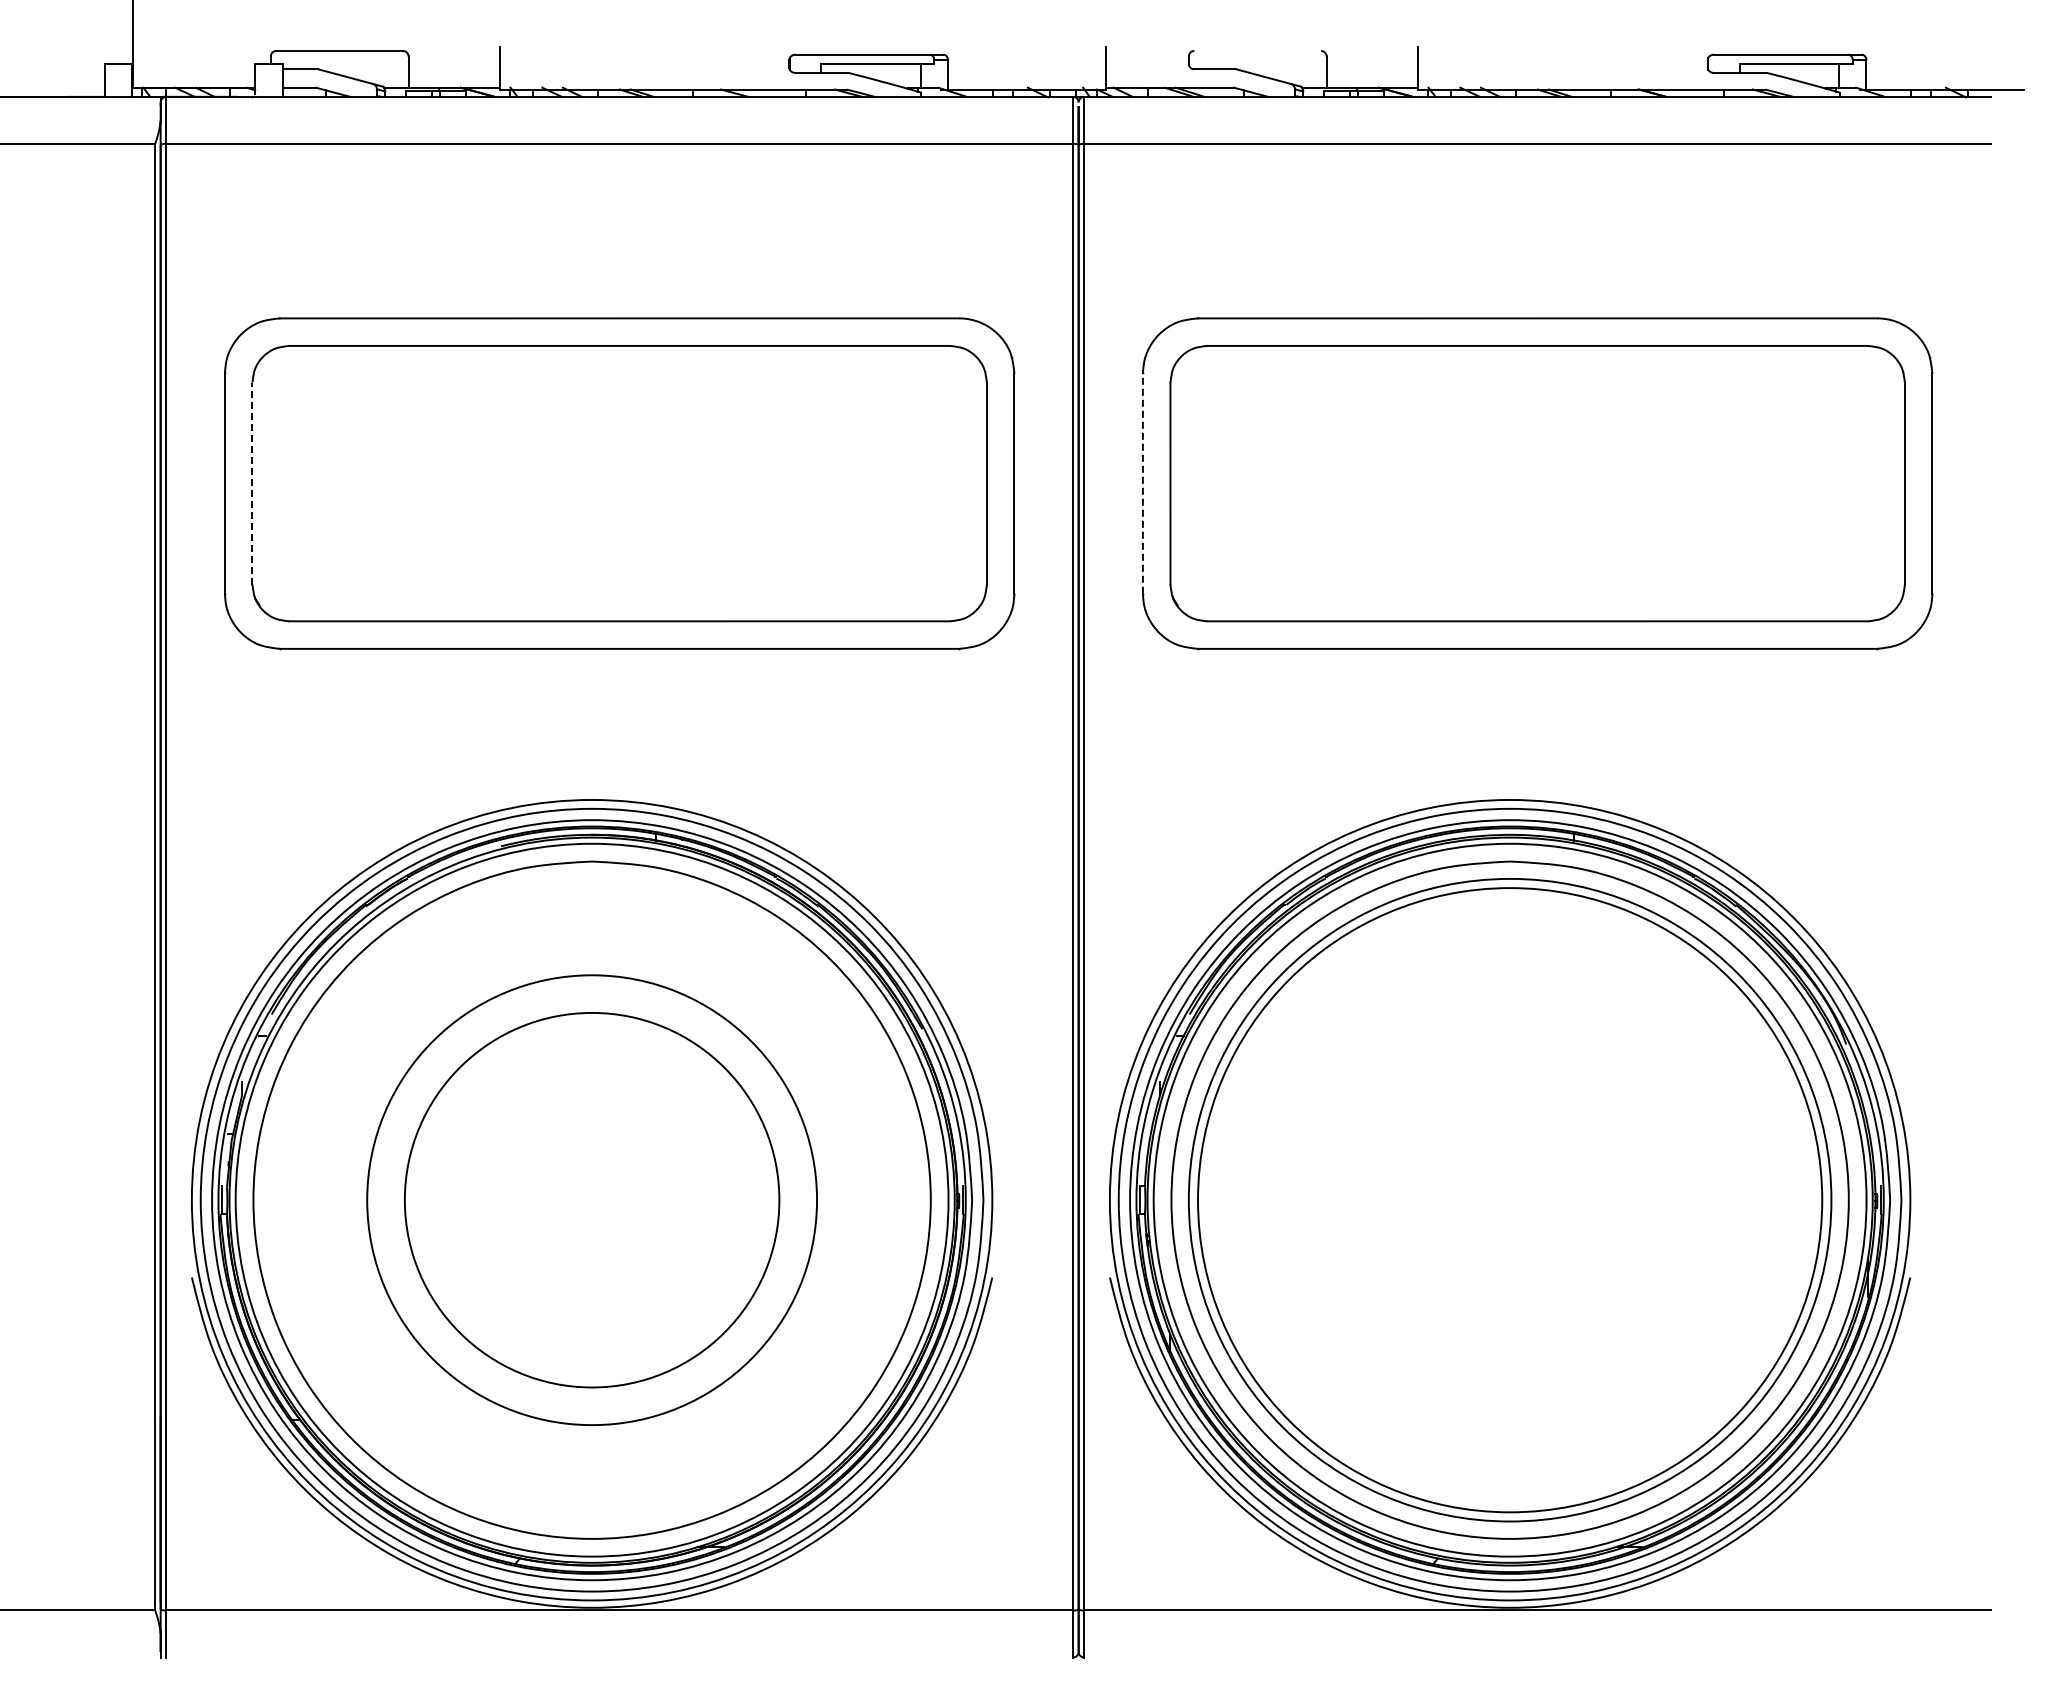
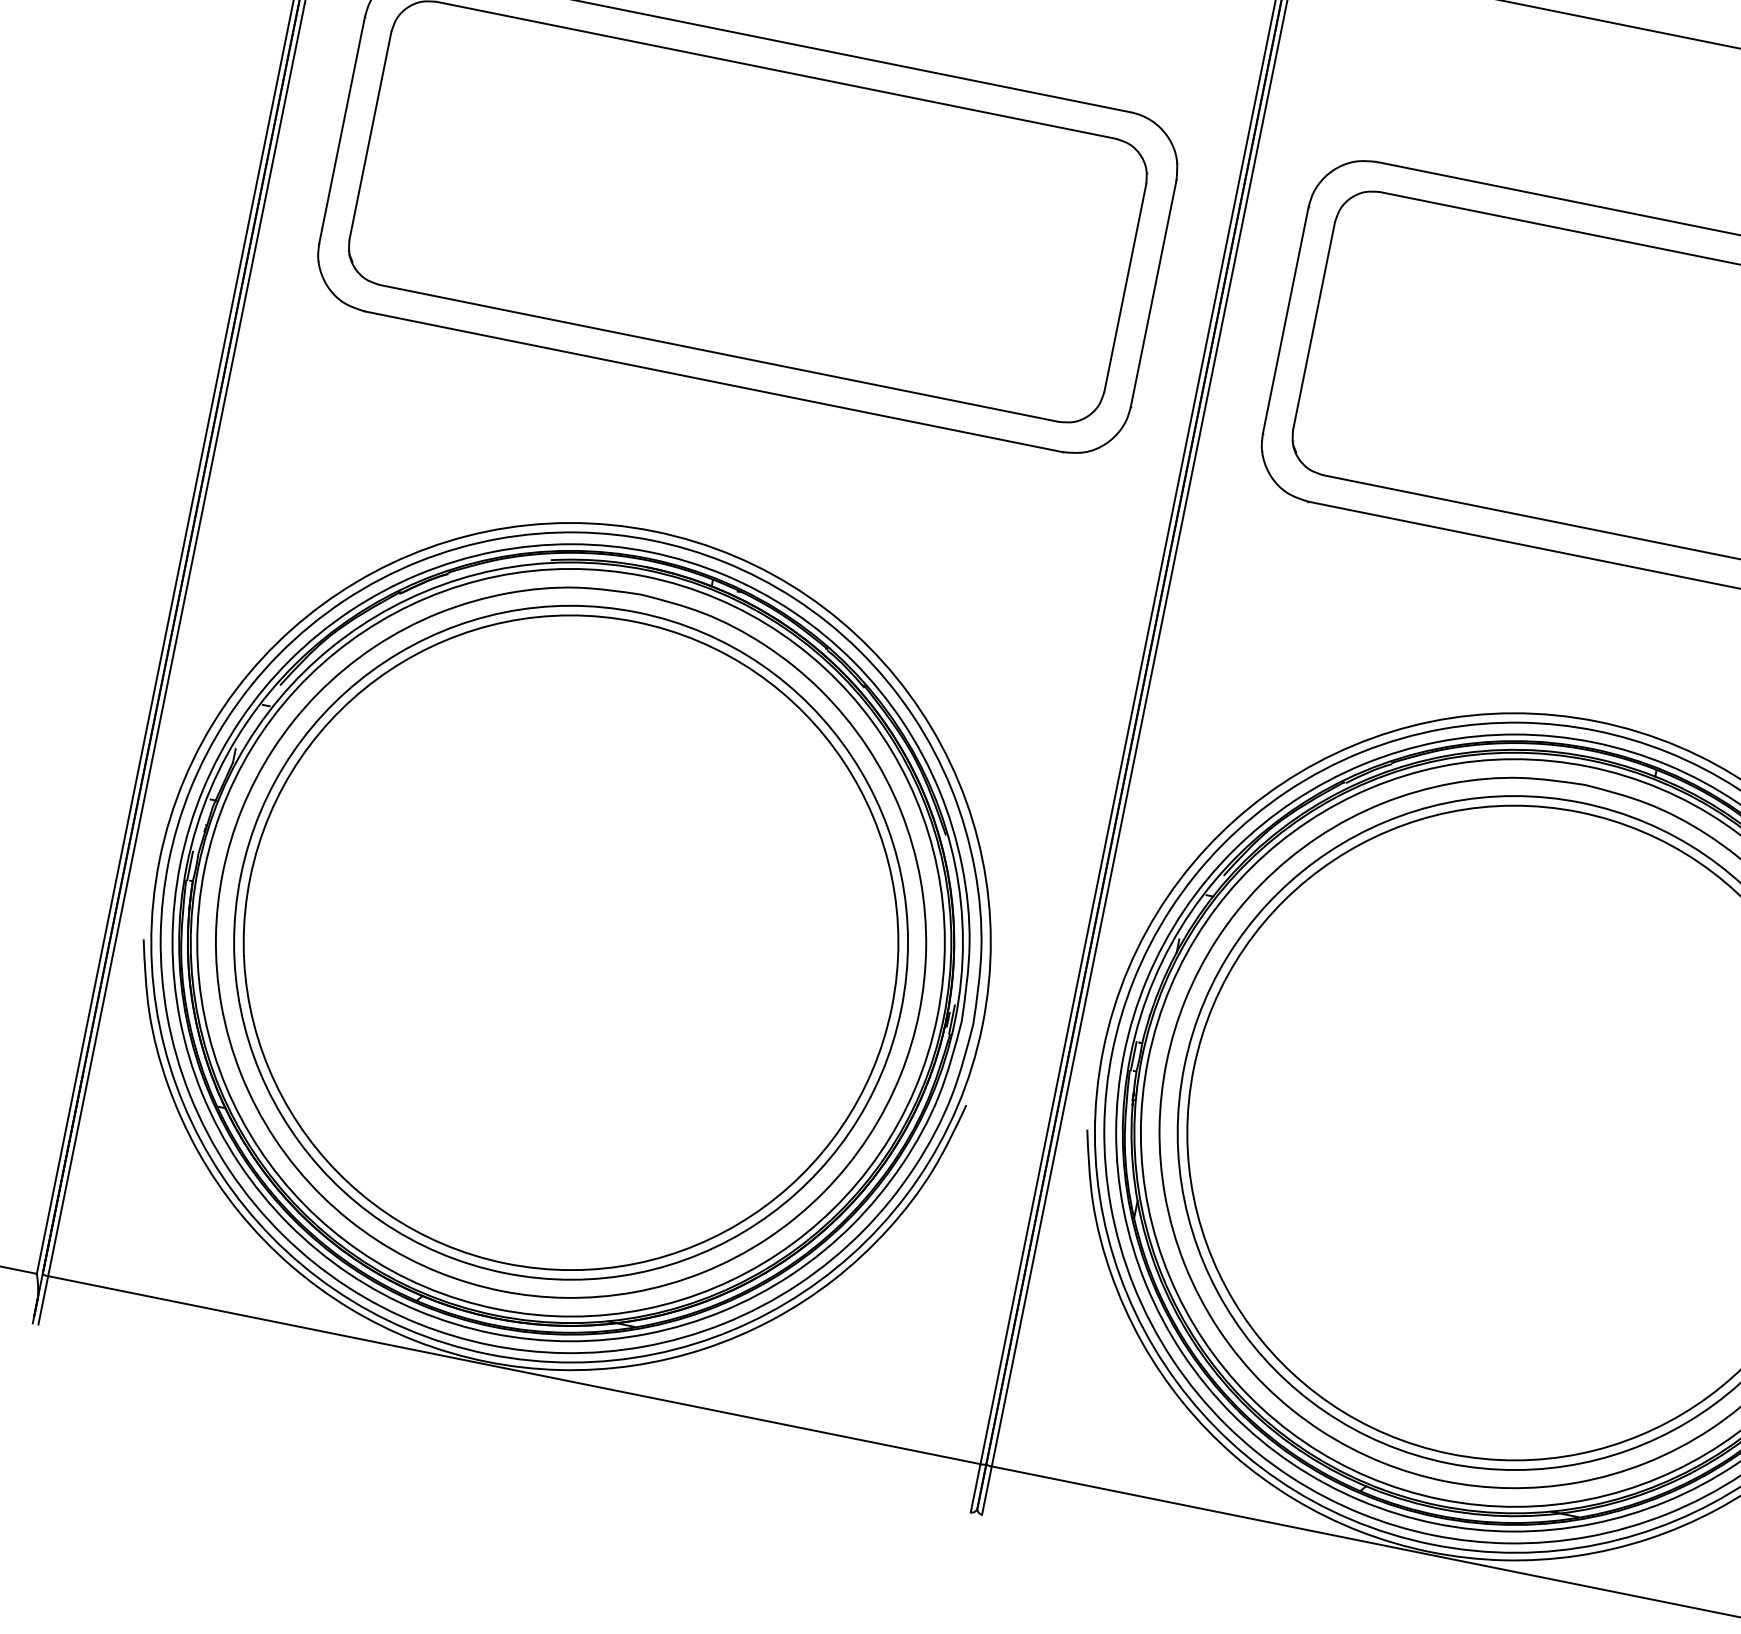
line: (252, 483) -> (370, 135), dashed -> solid
line: (1142, 483) -> (1285, 320), dashed -> solid
circle: (591, 1199) -> (570, 941), size x1.43
circle: (592, 1200) -> (571, 943), size x1.67

